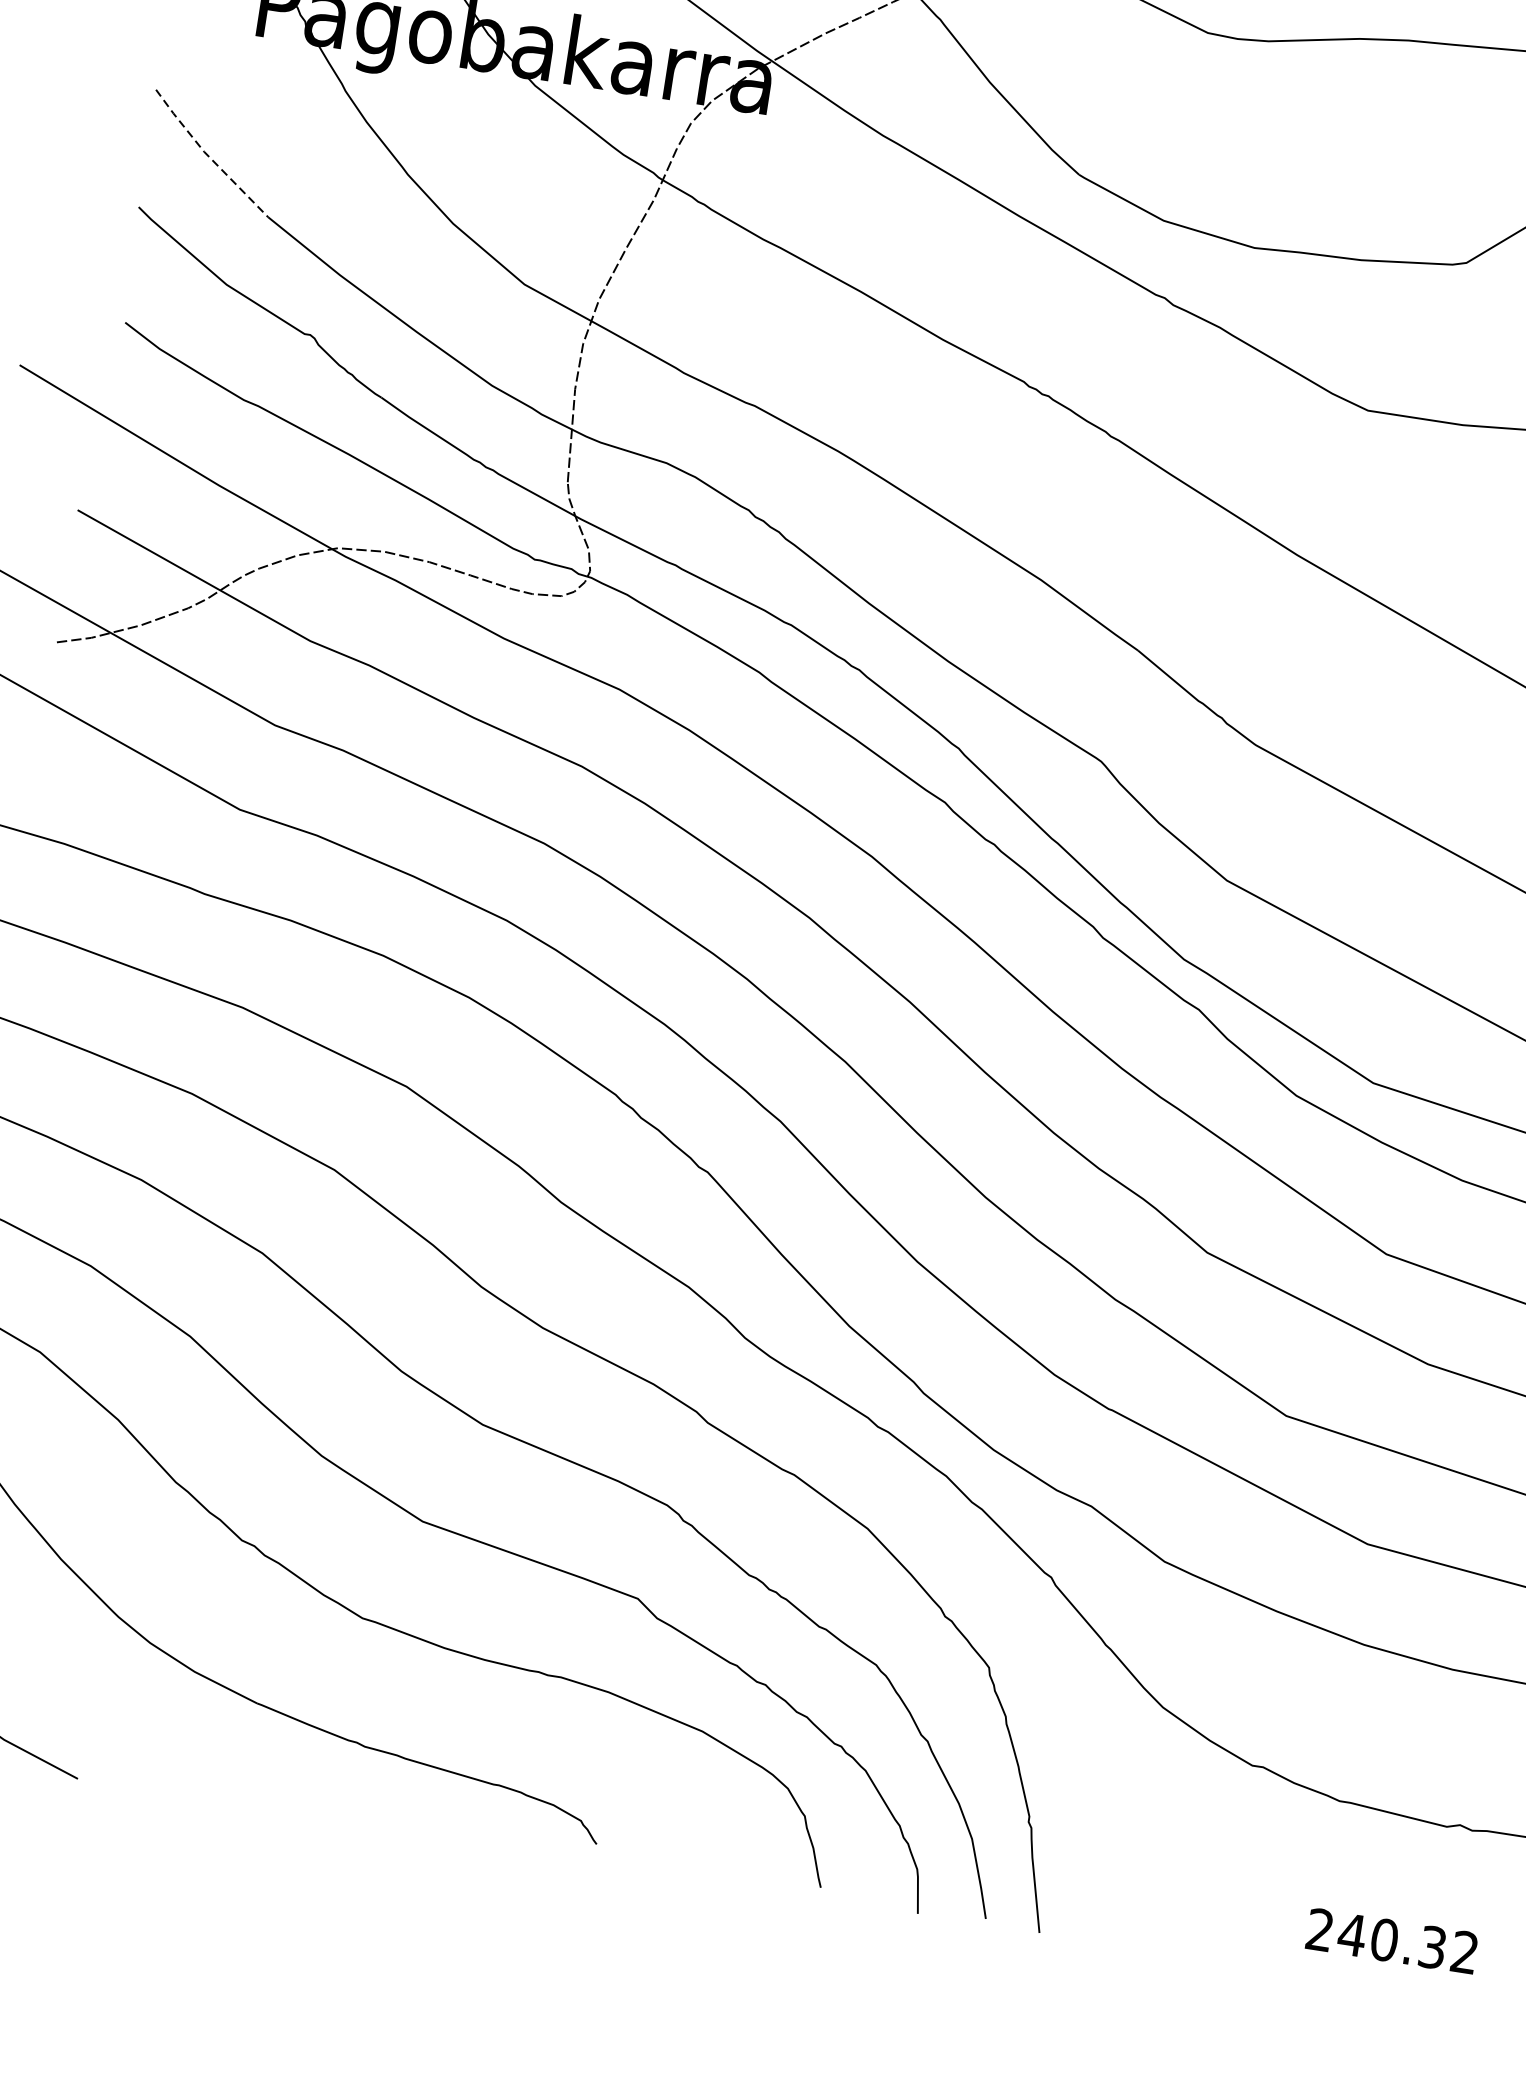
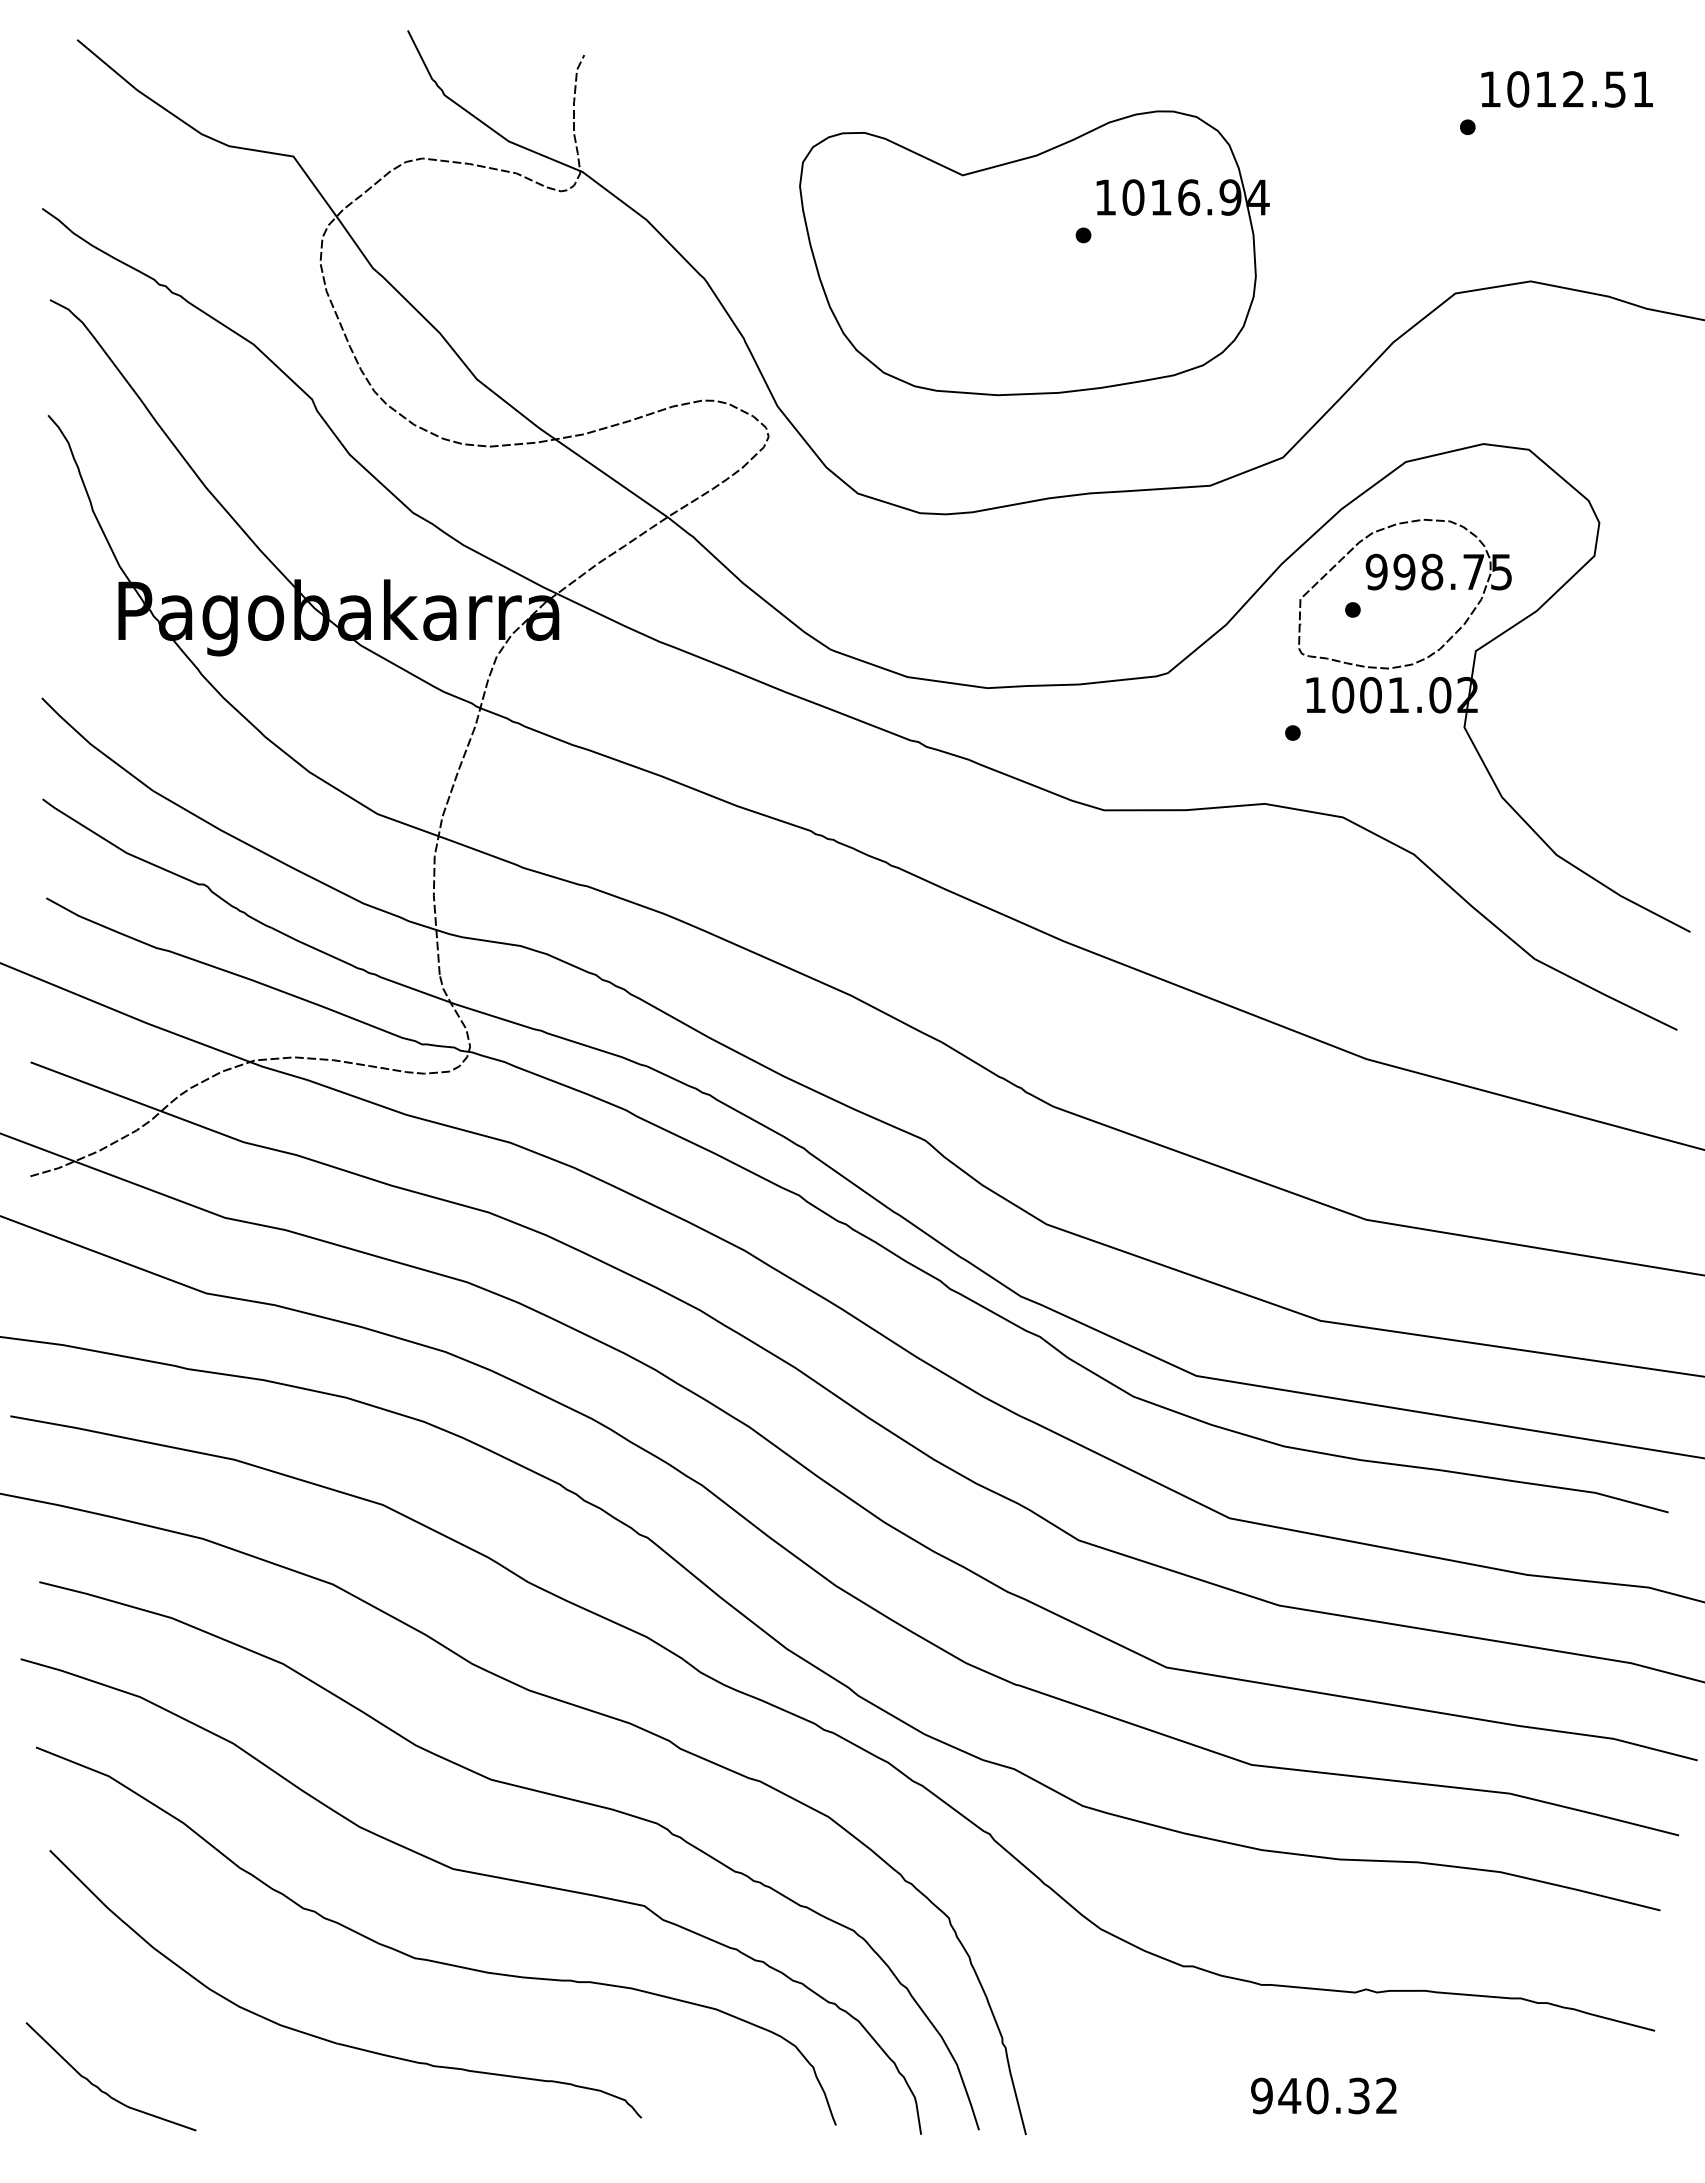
line: (207, 155) -> (93, 746), dashed -> solid
text: (1319, 1929) -> (1261, 2095), 240.32 -> 940.32

